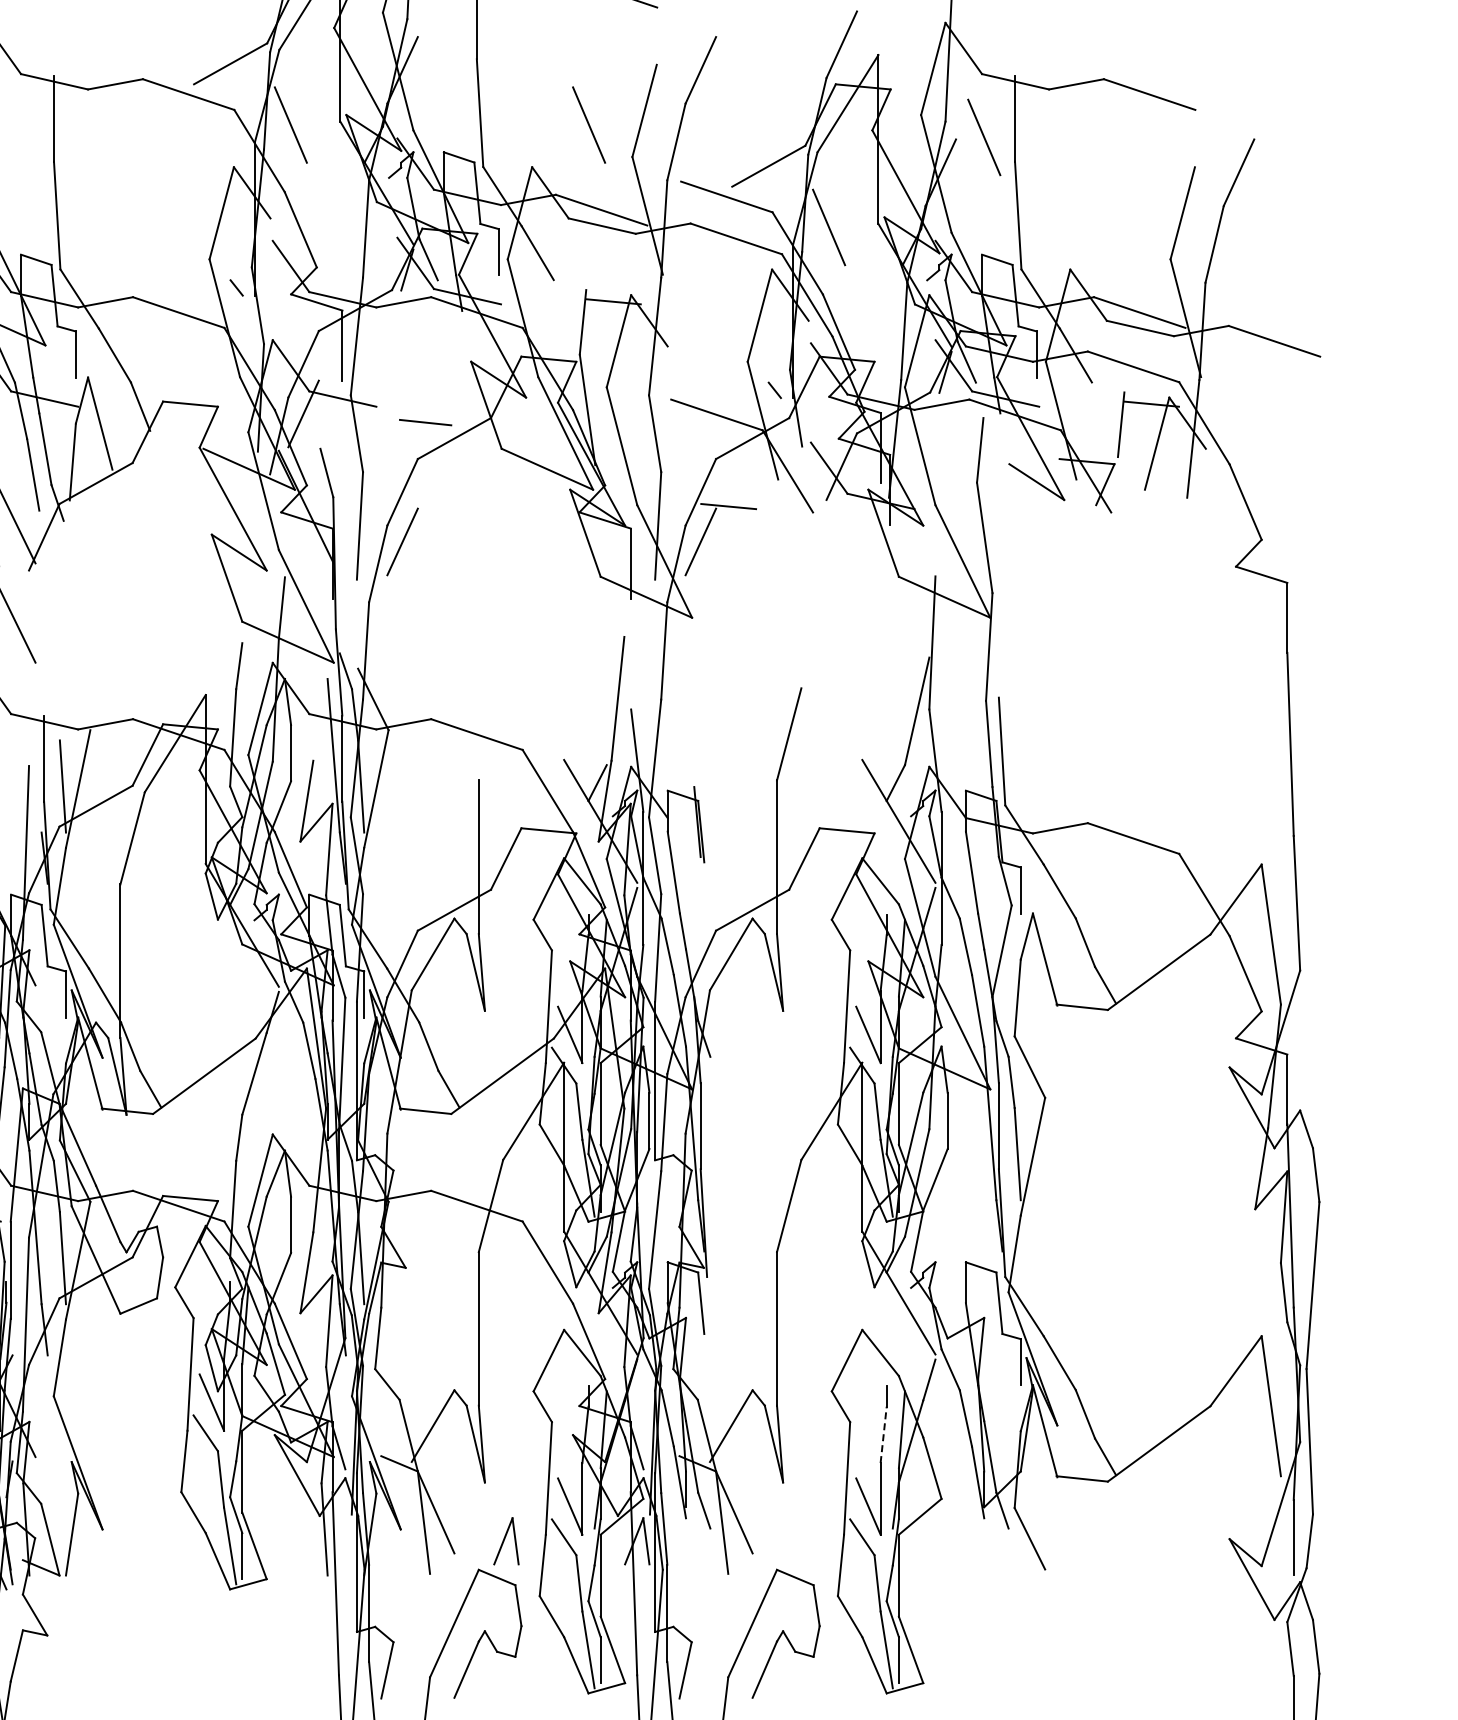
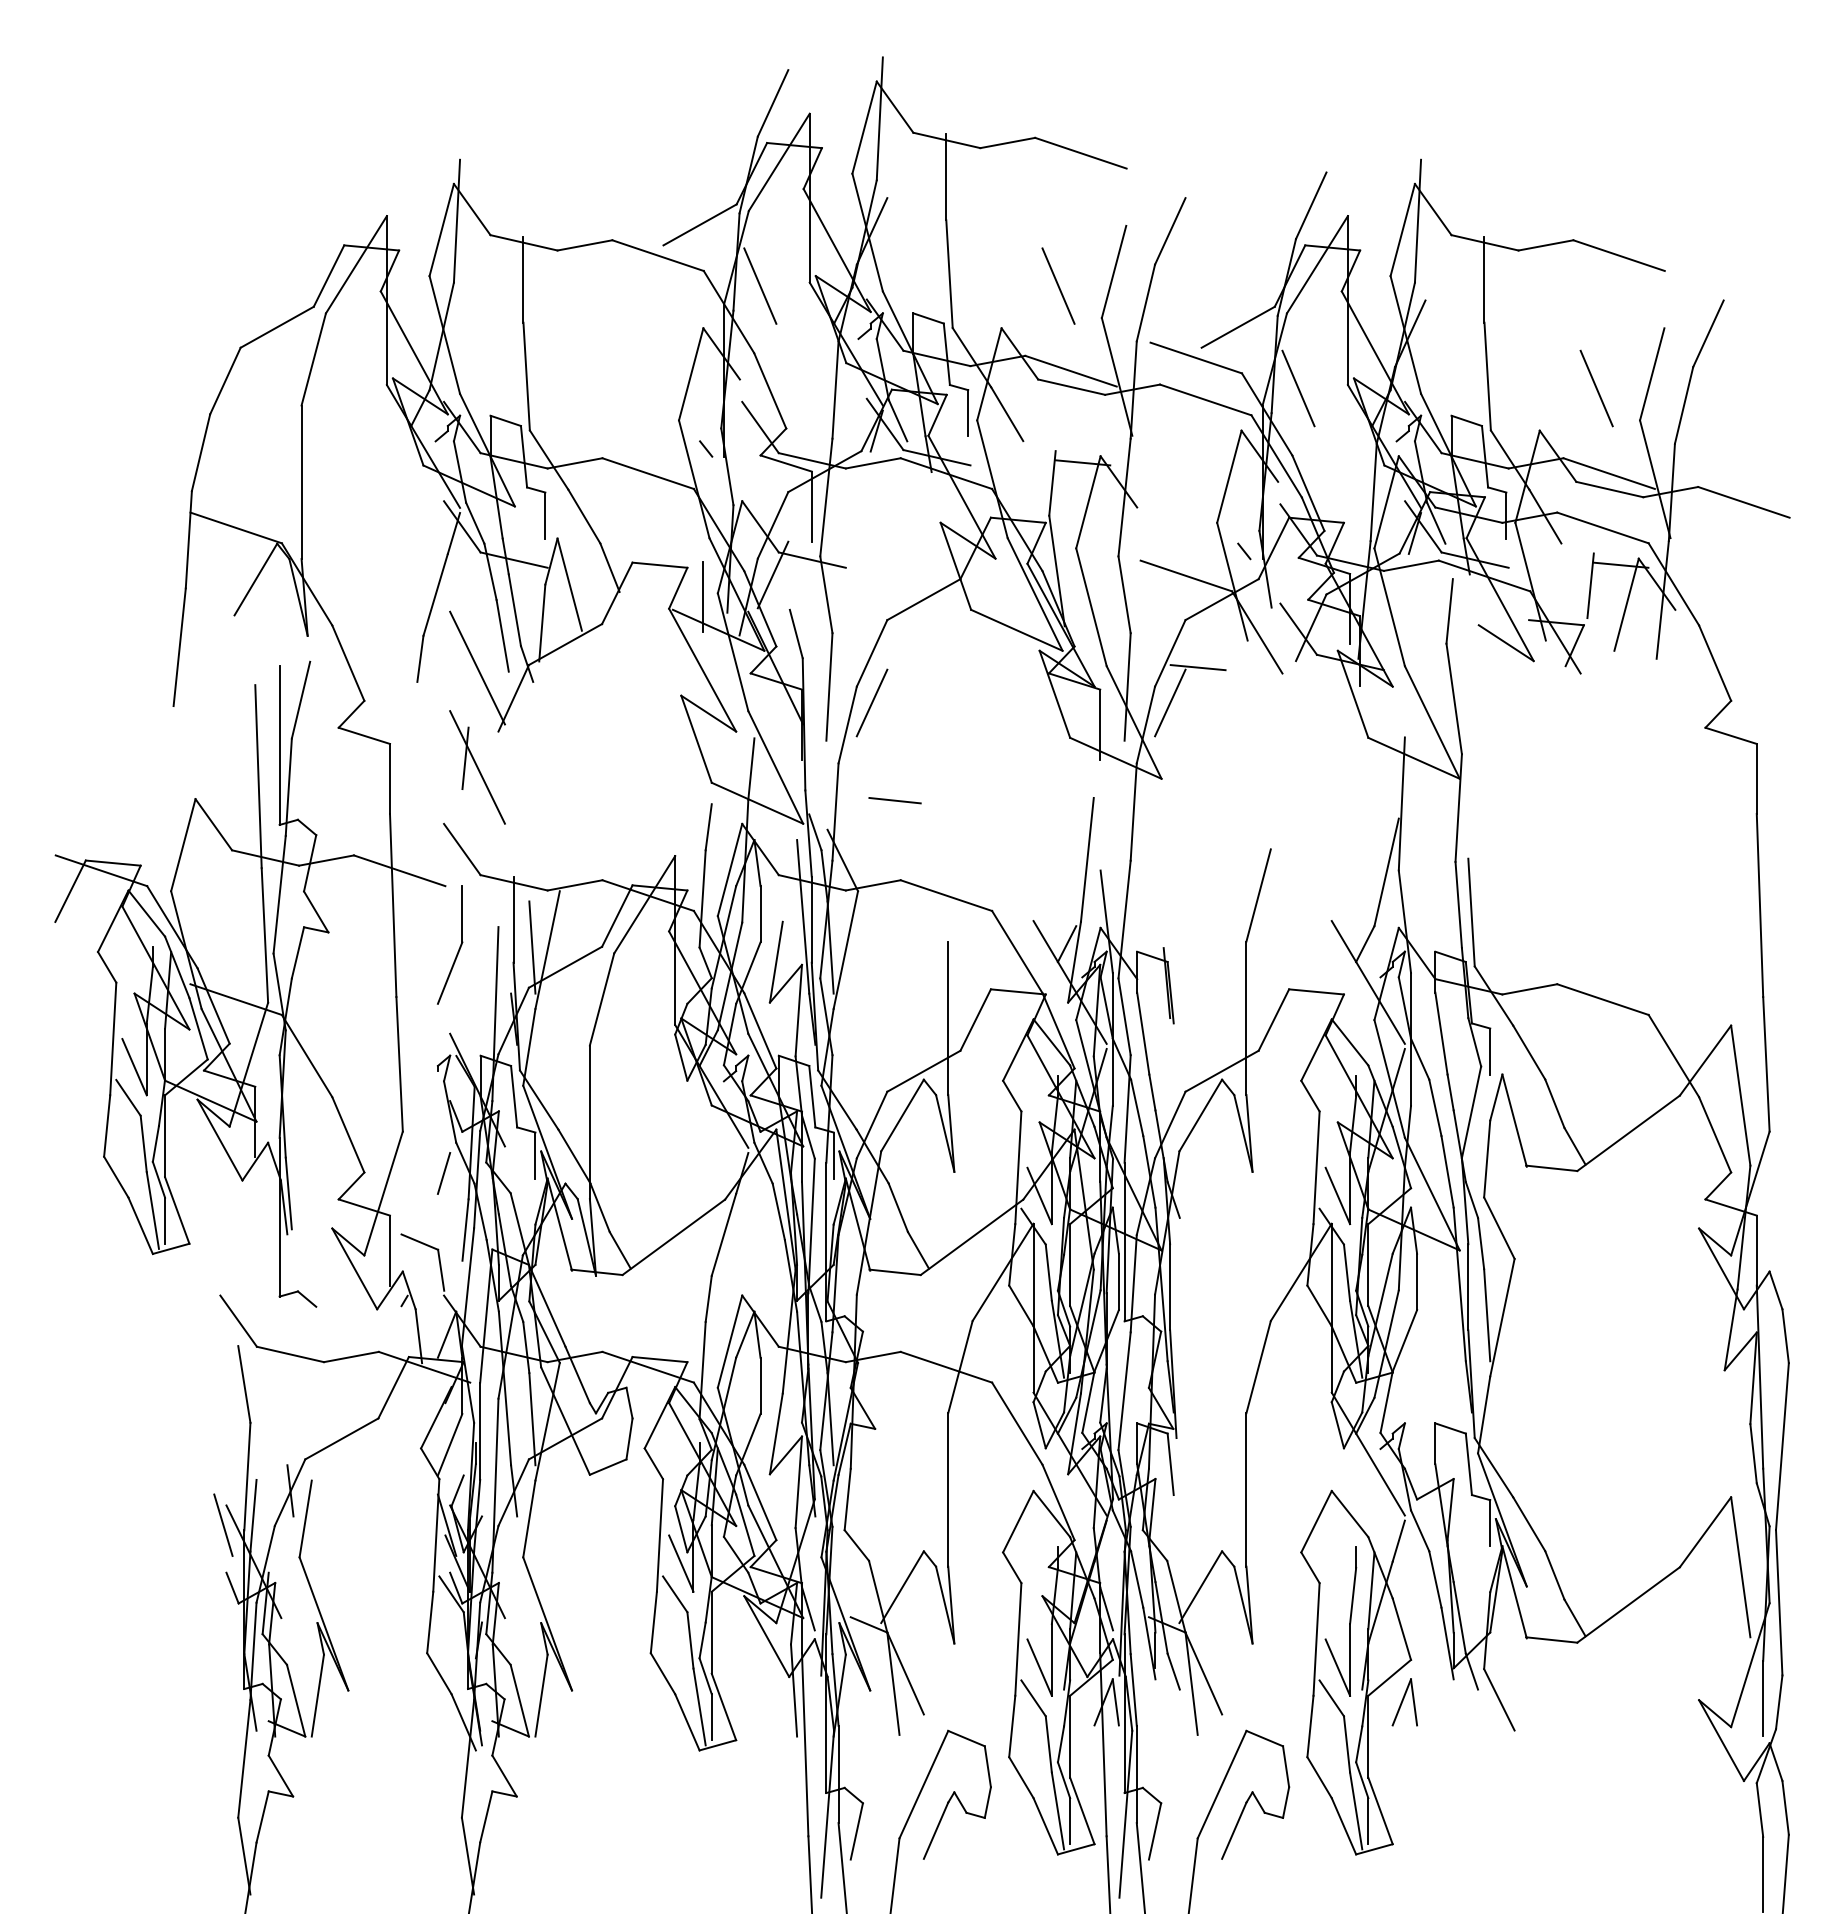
line: (984, 137) -> (1596, 388), moved
line: (425, 422) -> (894, 800), moved
line: (233, 435) -> (702, 596), added
line: (884, 1434) -> (1353, 1595), dashed -> solid
part: (506, 1541) -> (1404, 1702), moved

